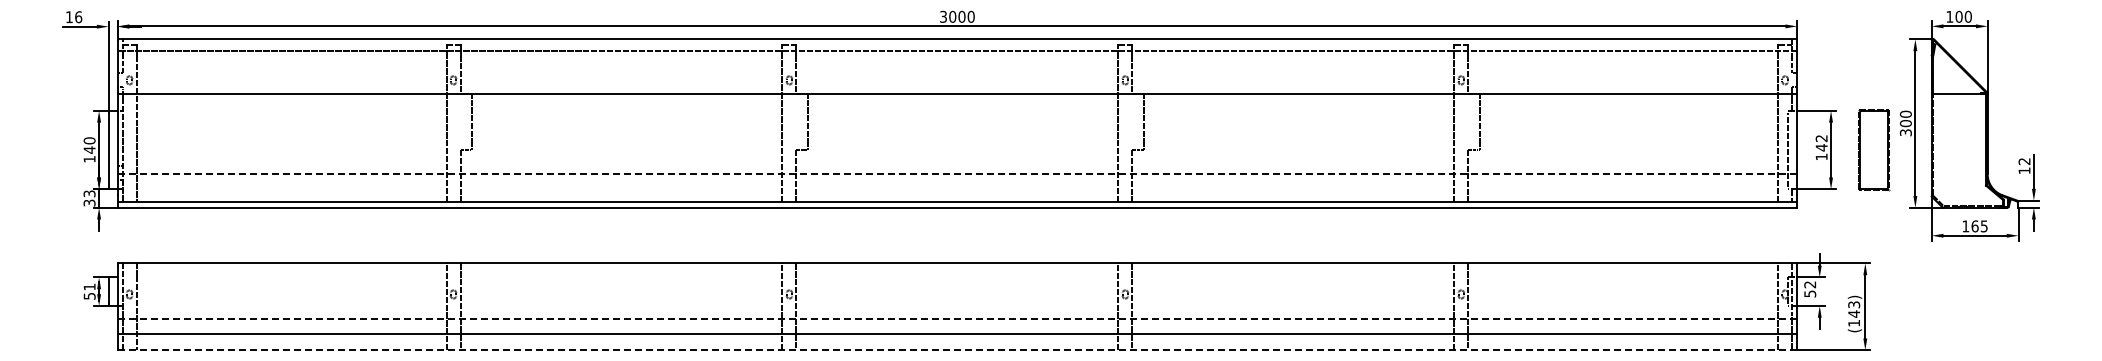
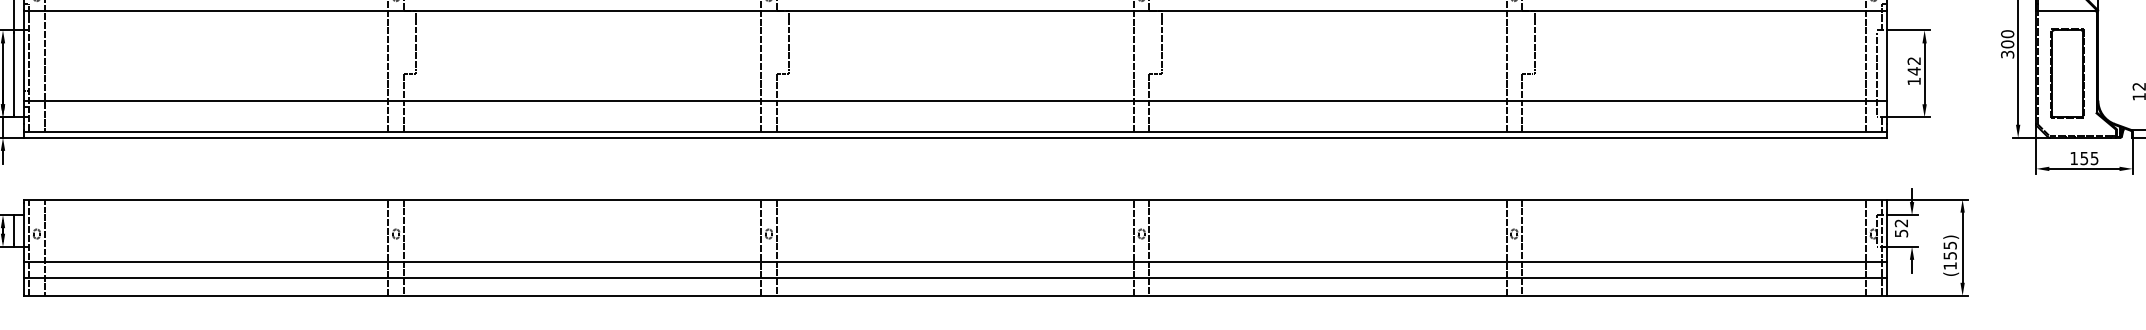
part: (1874, 150) -> (2068, 74), moved
line: (957, 174) -> (955, 100), dashed -> solid
text: (1974, 226) -> (2083, 158), 165 -> 155
text: (1854, 309) -> (1950, 250), (143) -> (155)
line: (957, 319) -> (955, 261), dashed -> solid
line: (957, 350) -> (955, 296), dashed -> solid

